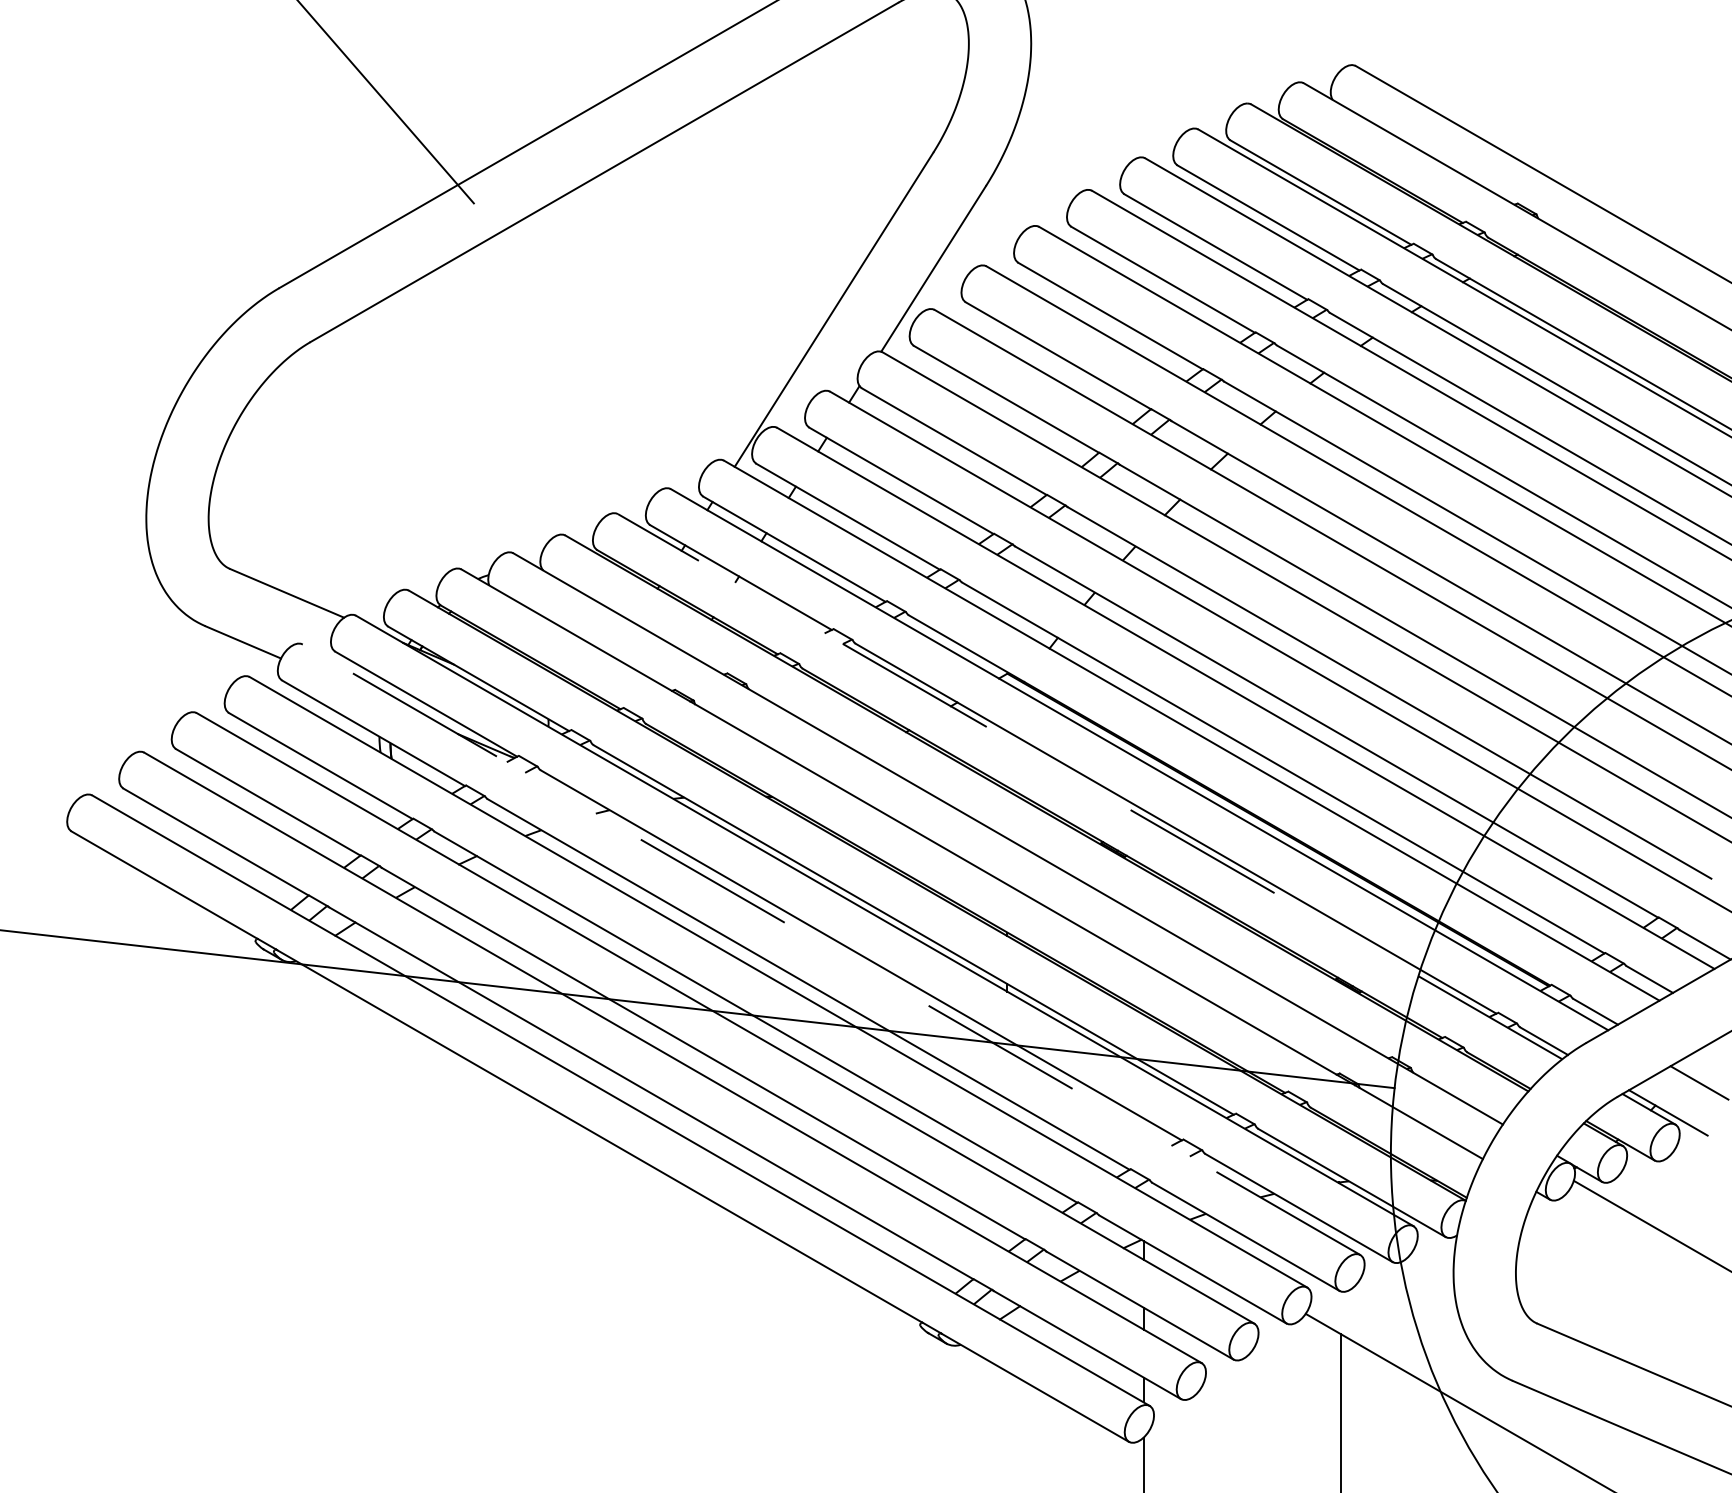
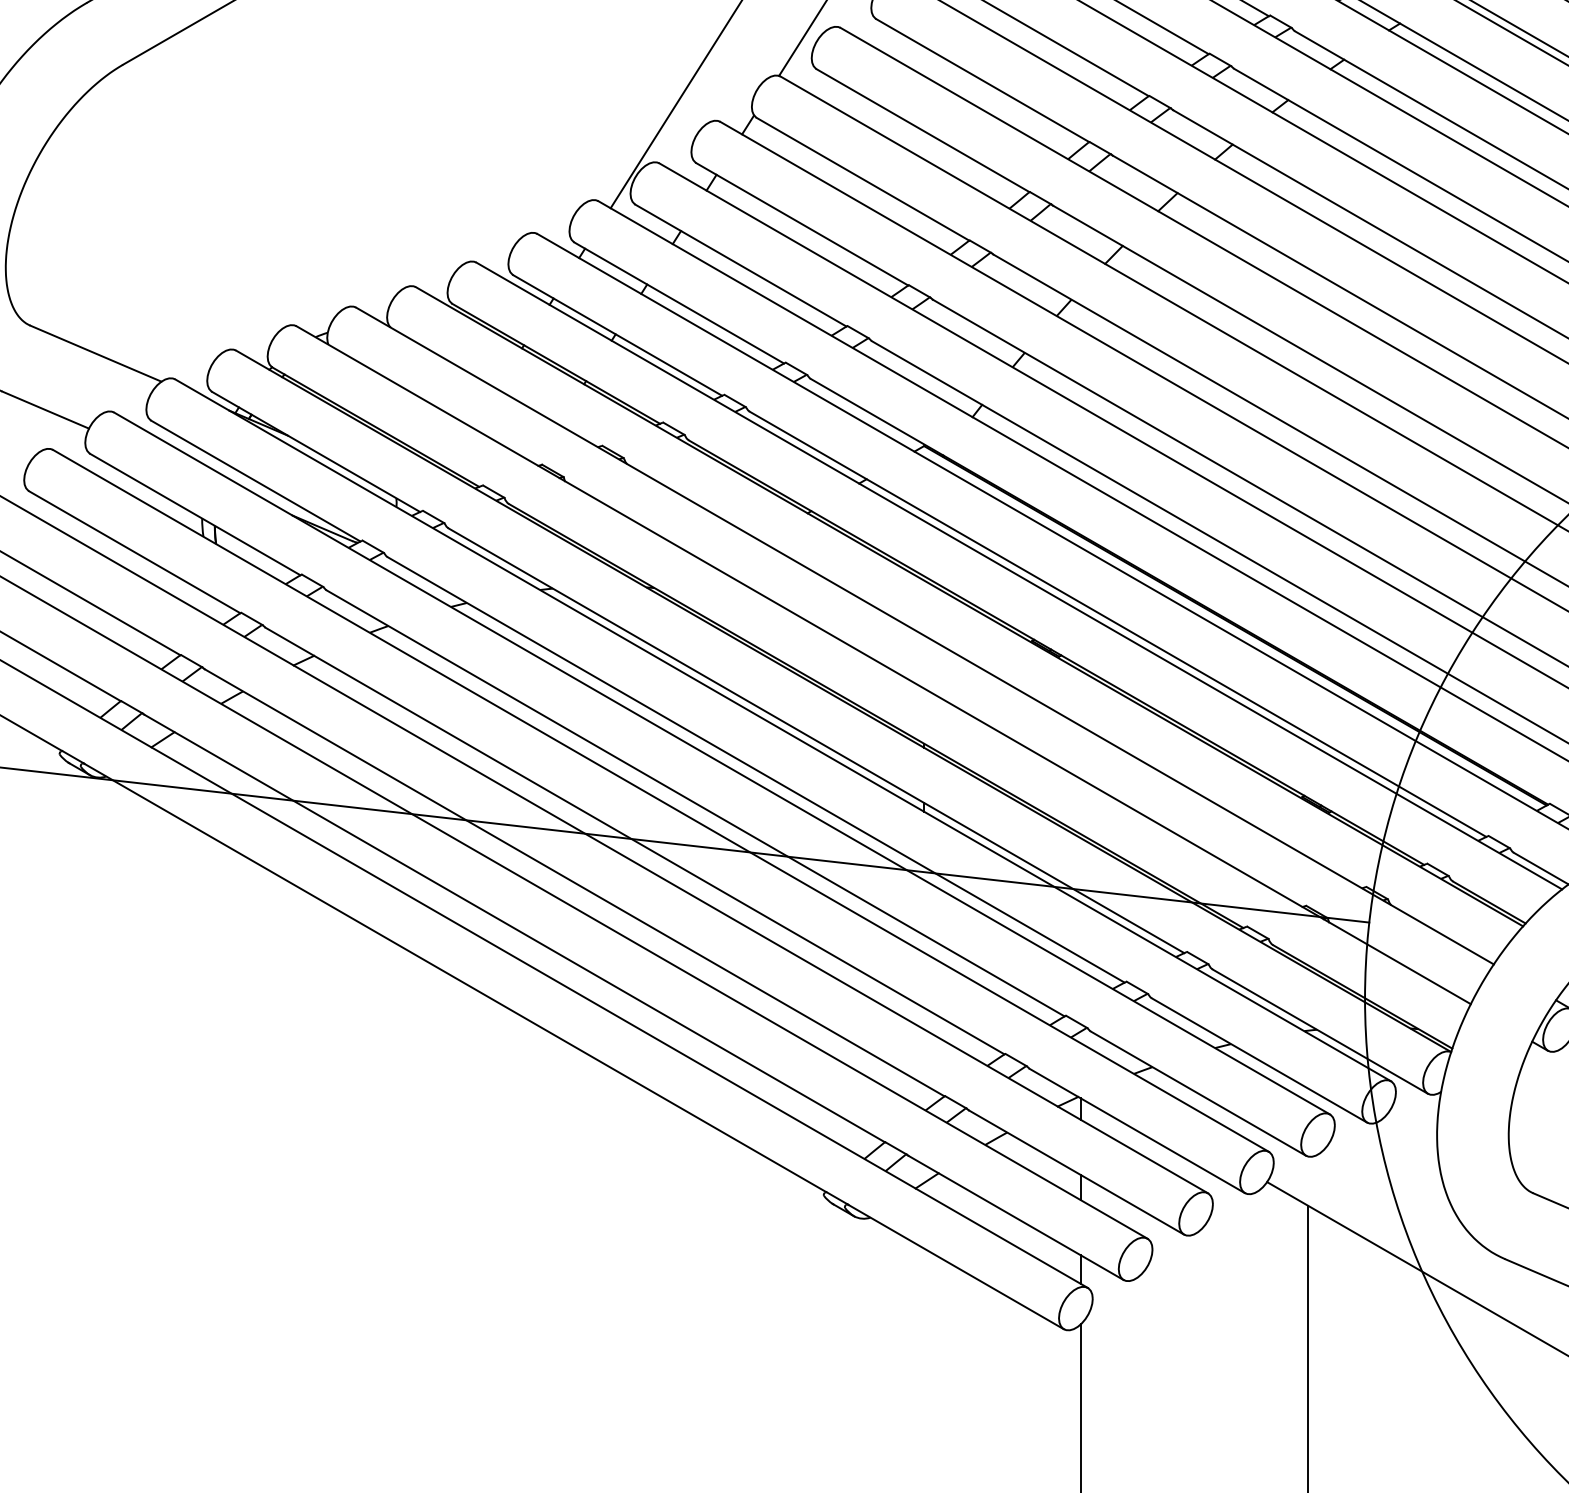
line: (1089, 786) -> (1018, 575), dashed -> solid
line: (831, 949) -> (721, 763), dashed -> solid

